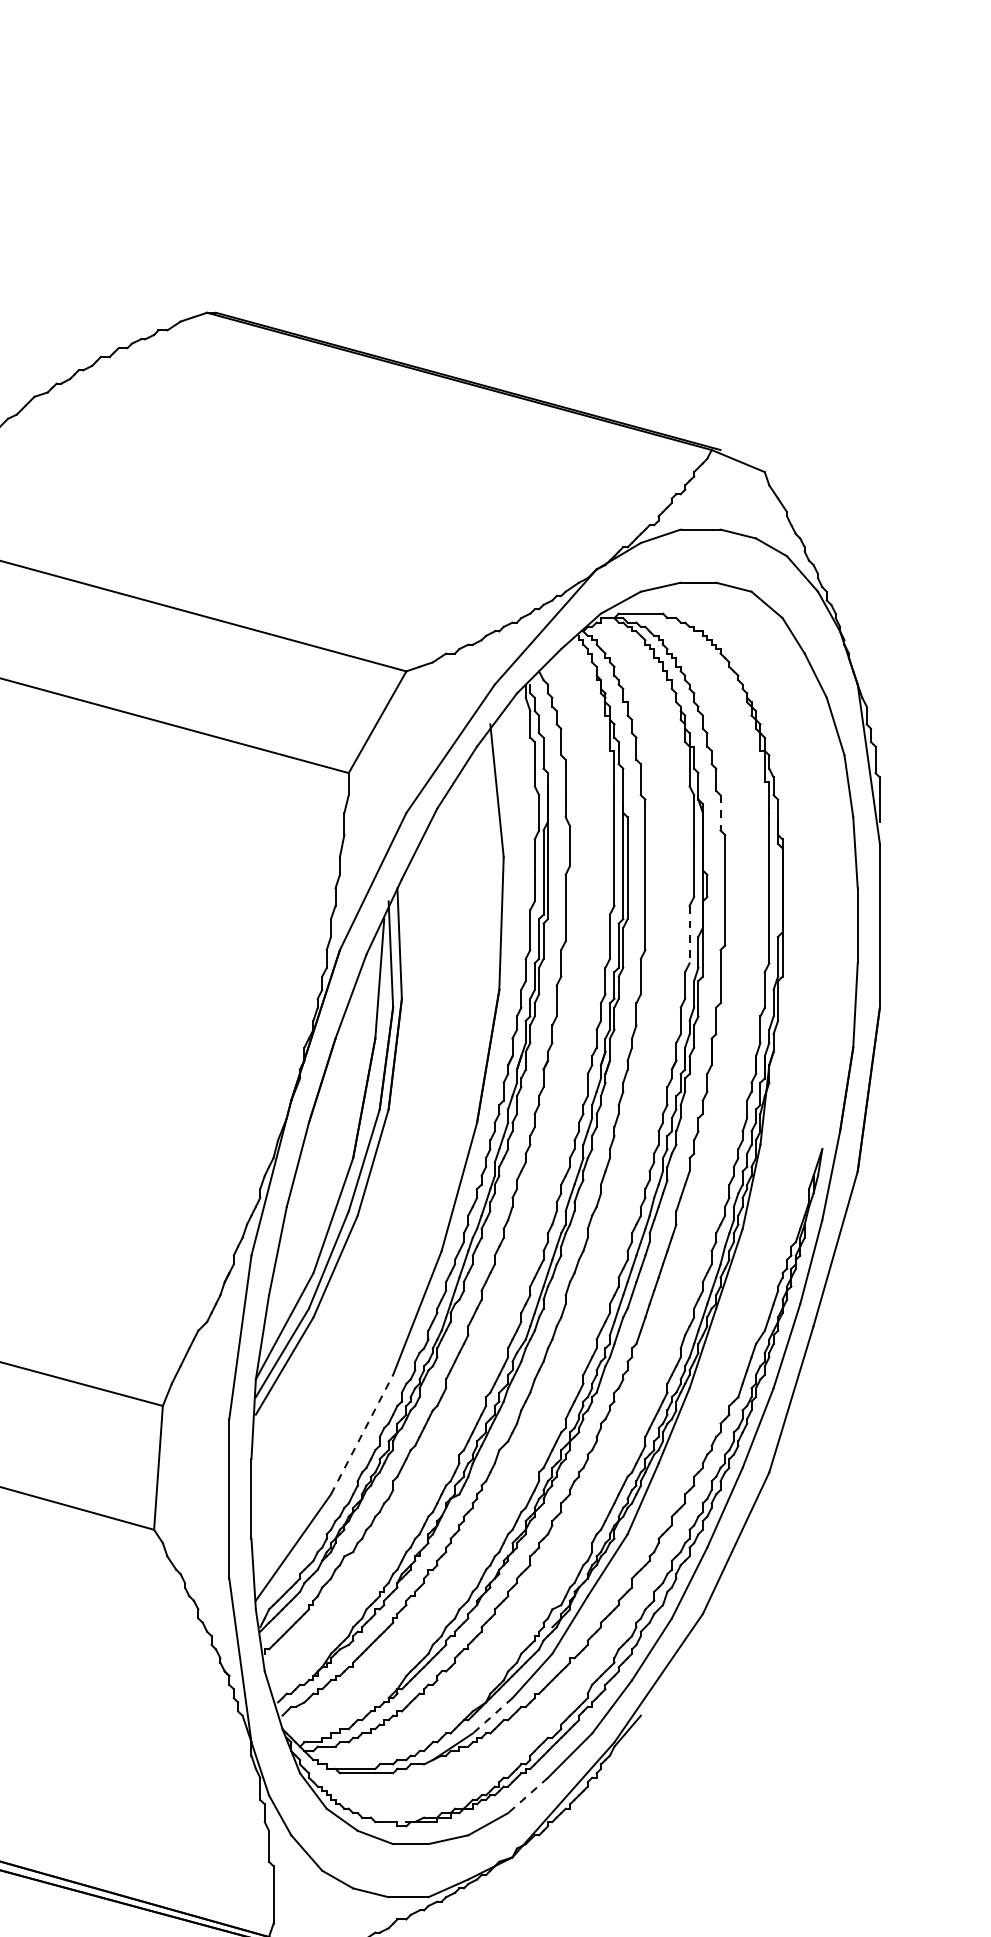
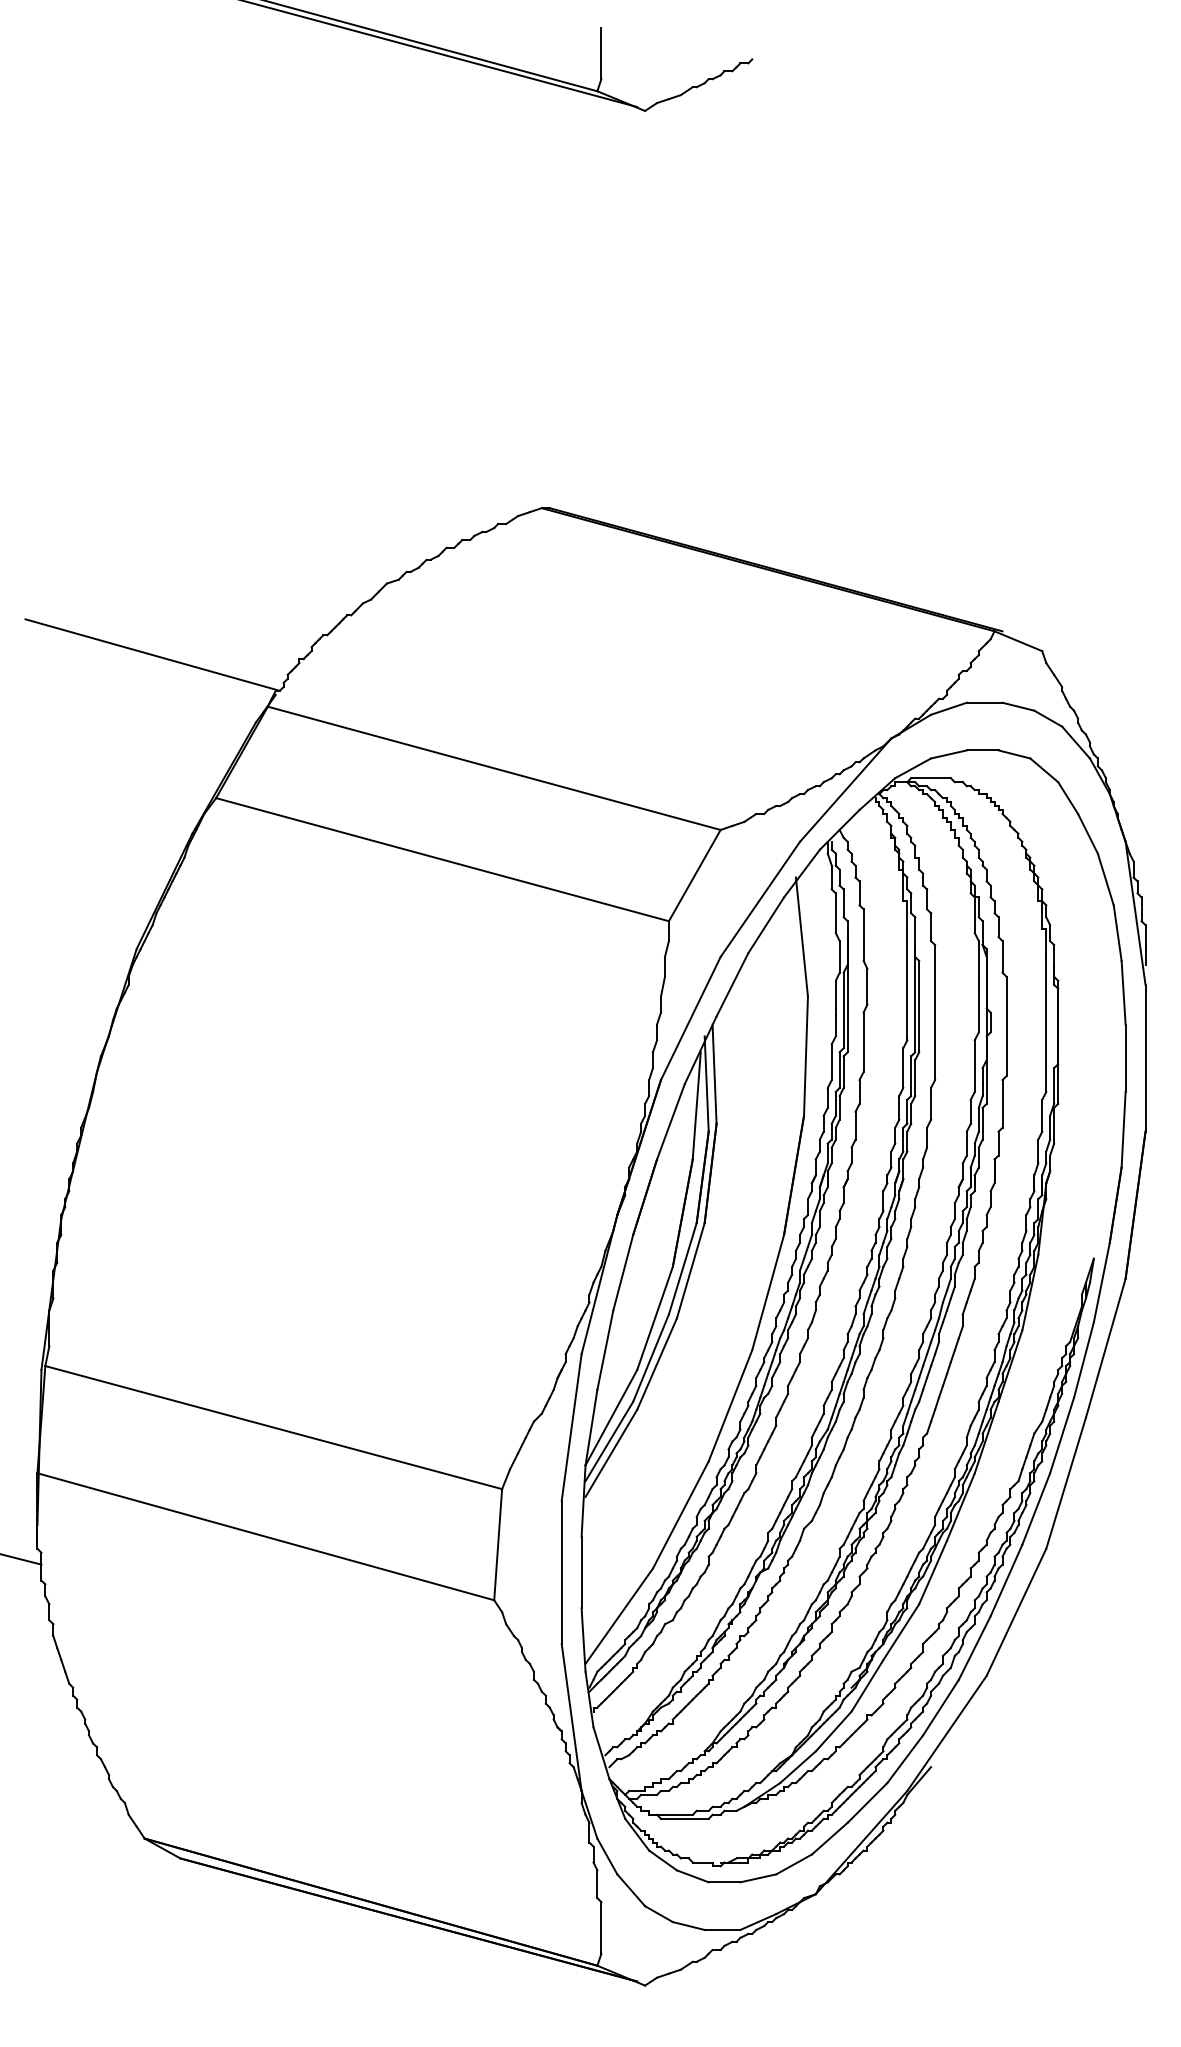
line: (720, 812) -> (1002, 956), dashed -> solid
line: (689, 934) -> (974, 1066), dashed -> solid
line: (362, 1434) -> (681, 1514), dashed -> solid
line: (493, 1716) -> (798, 1767), dashed -> solid
line: (527, 1795) -> (829, 1838), dashed -> solid

